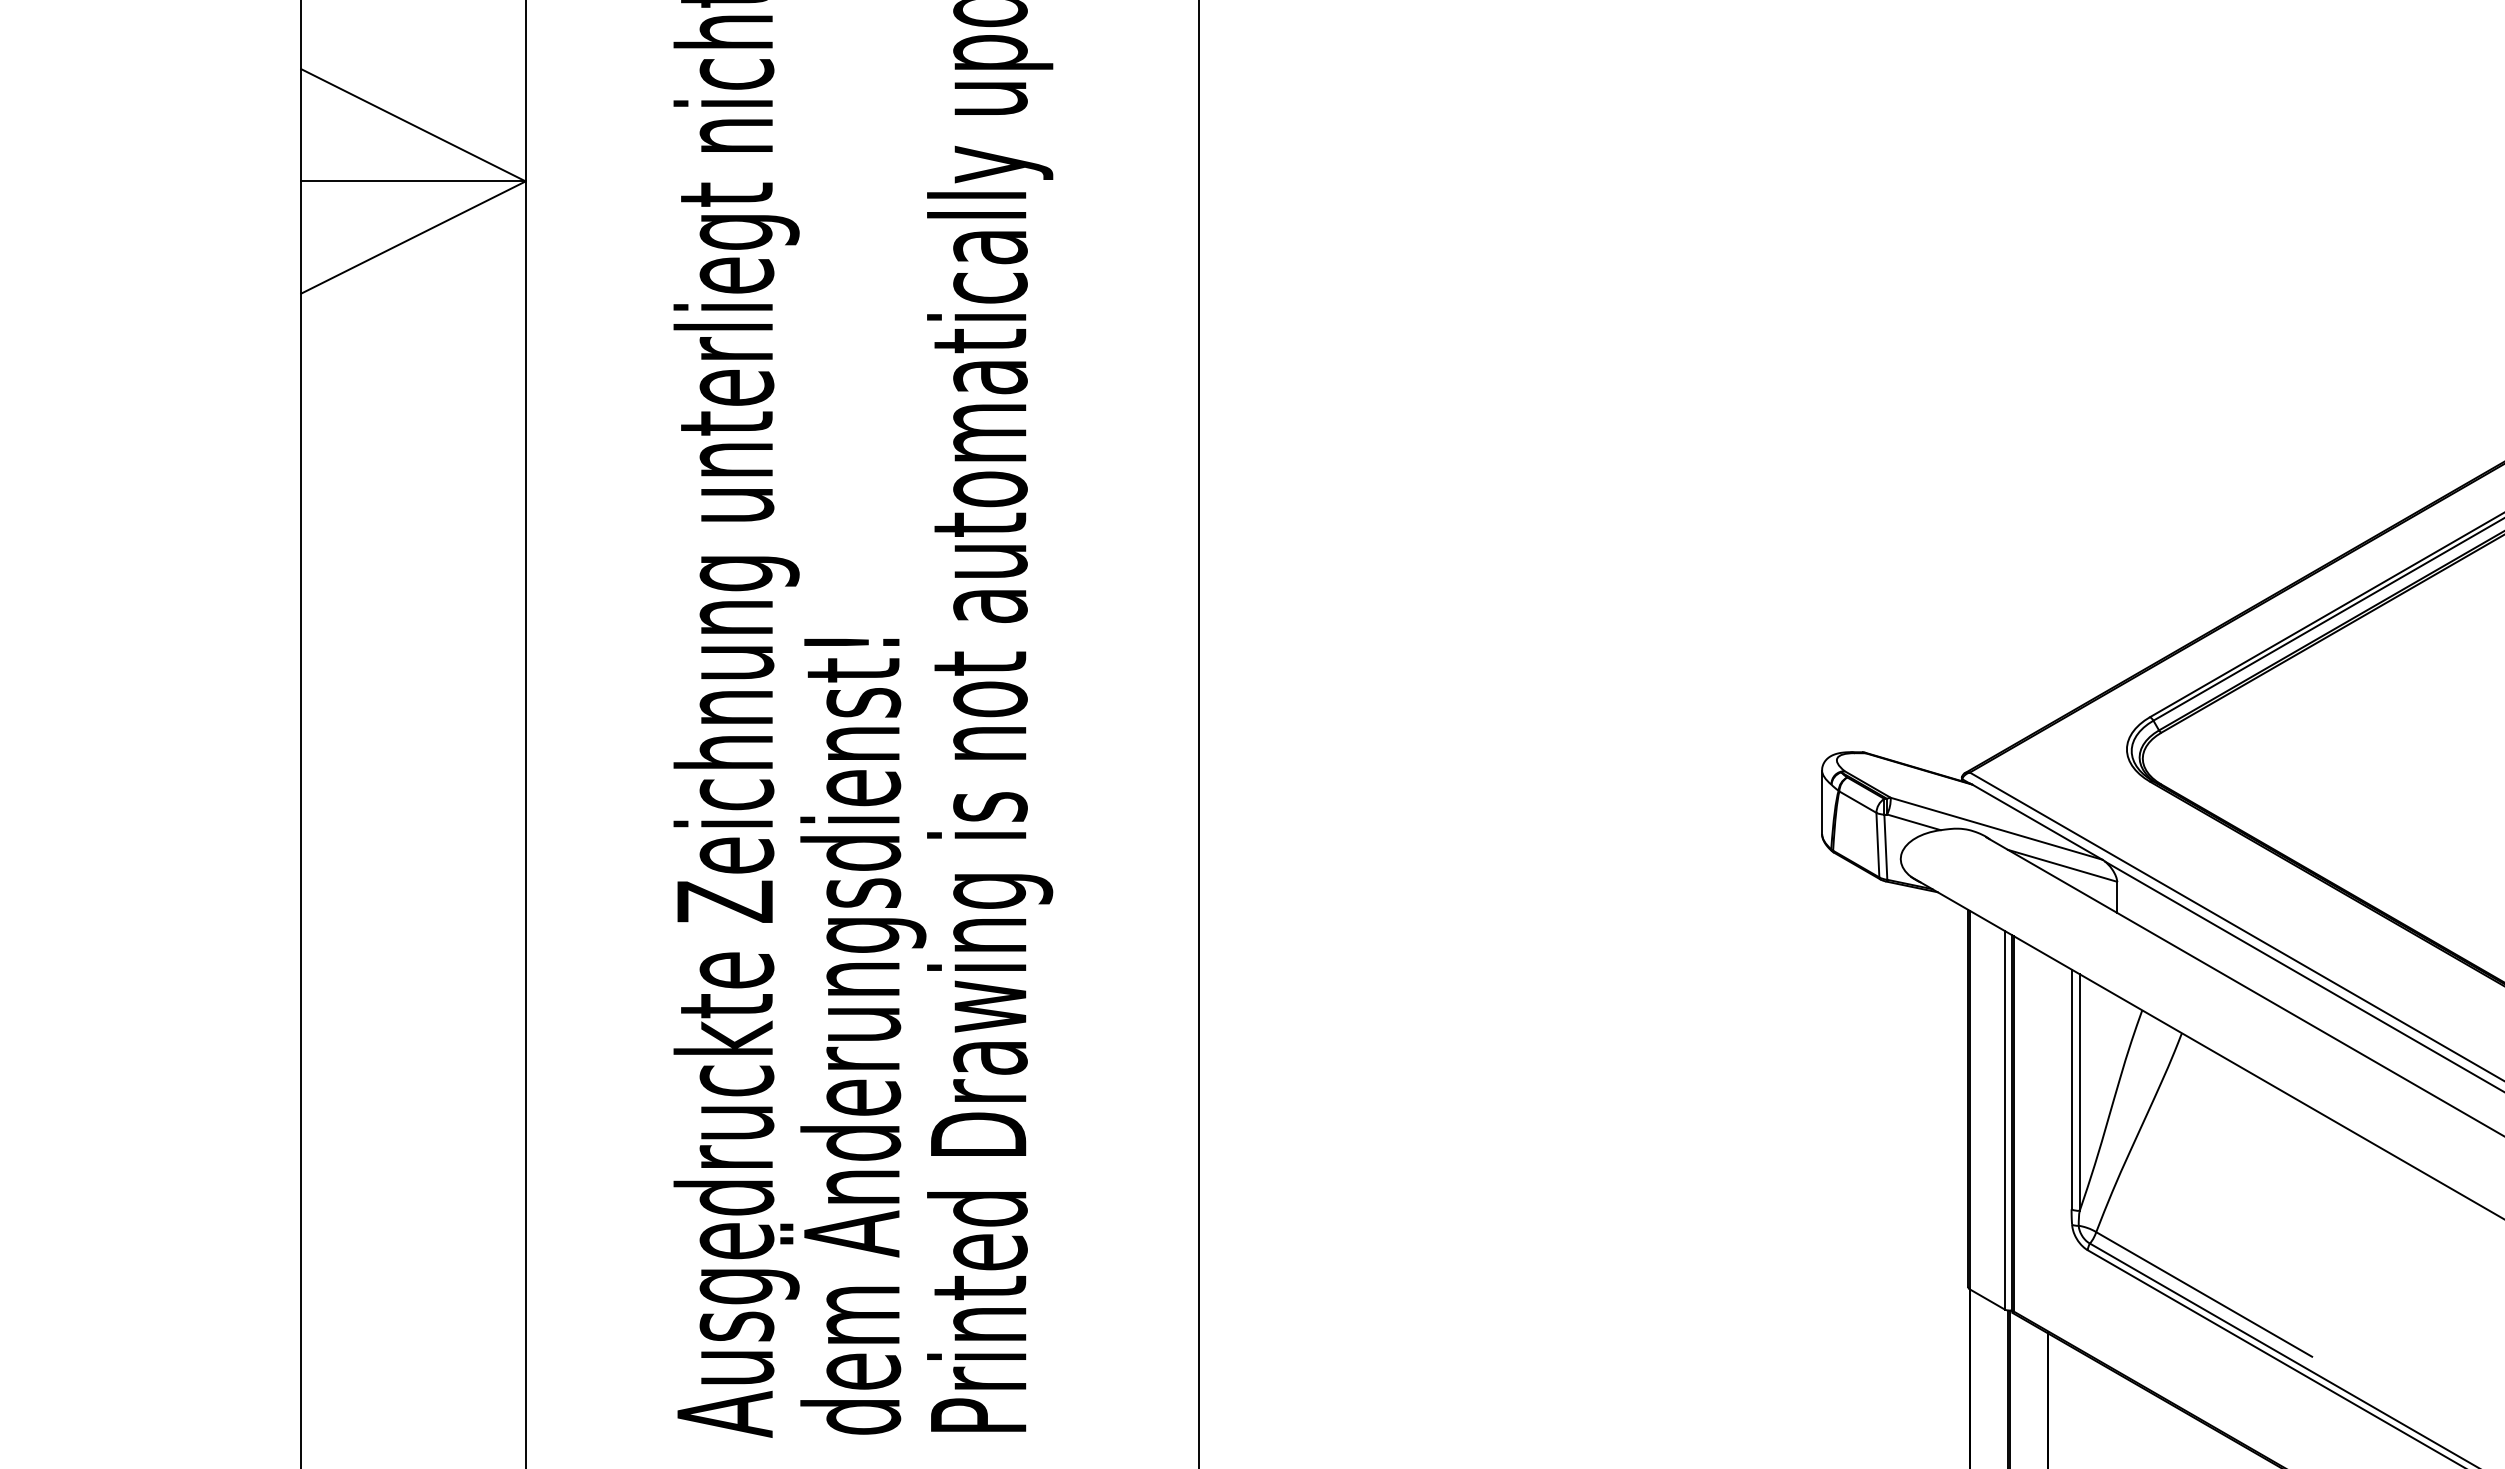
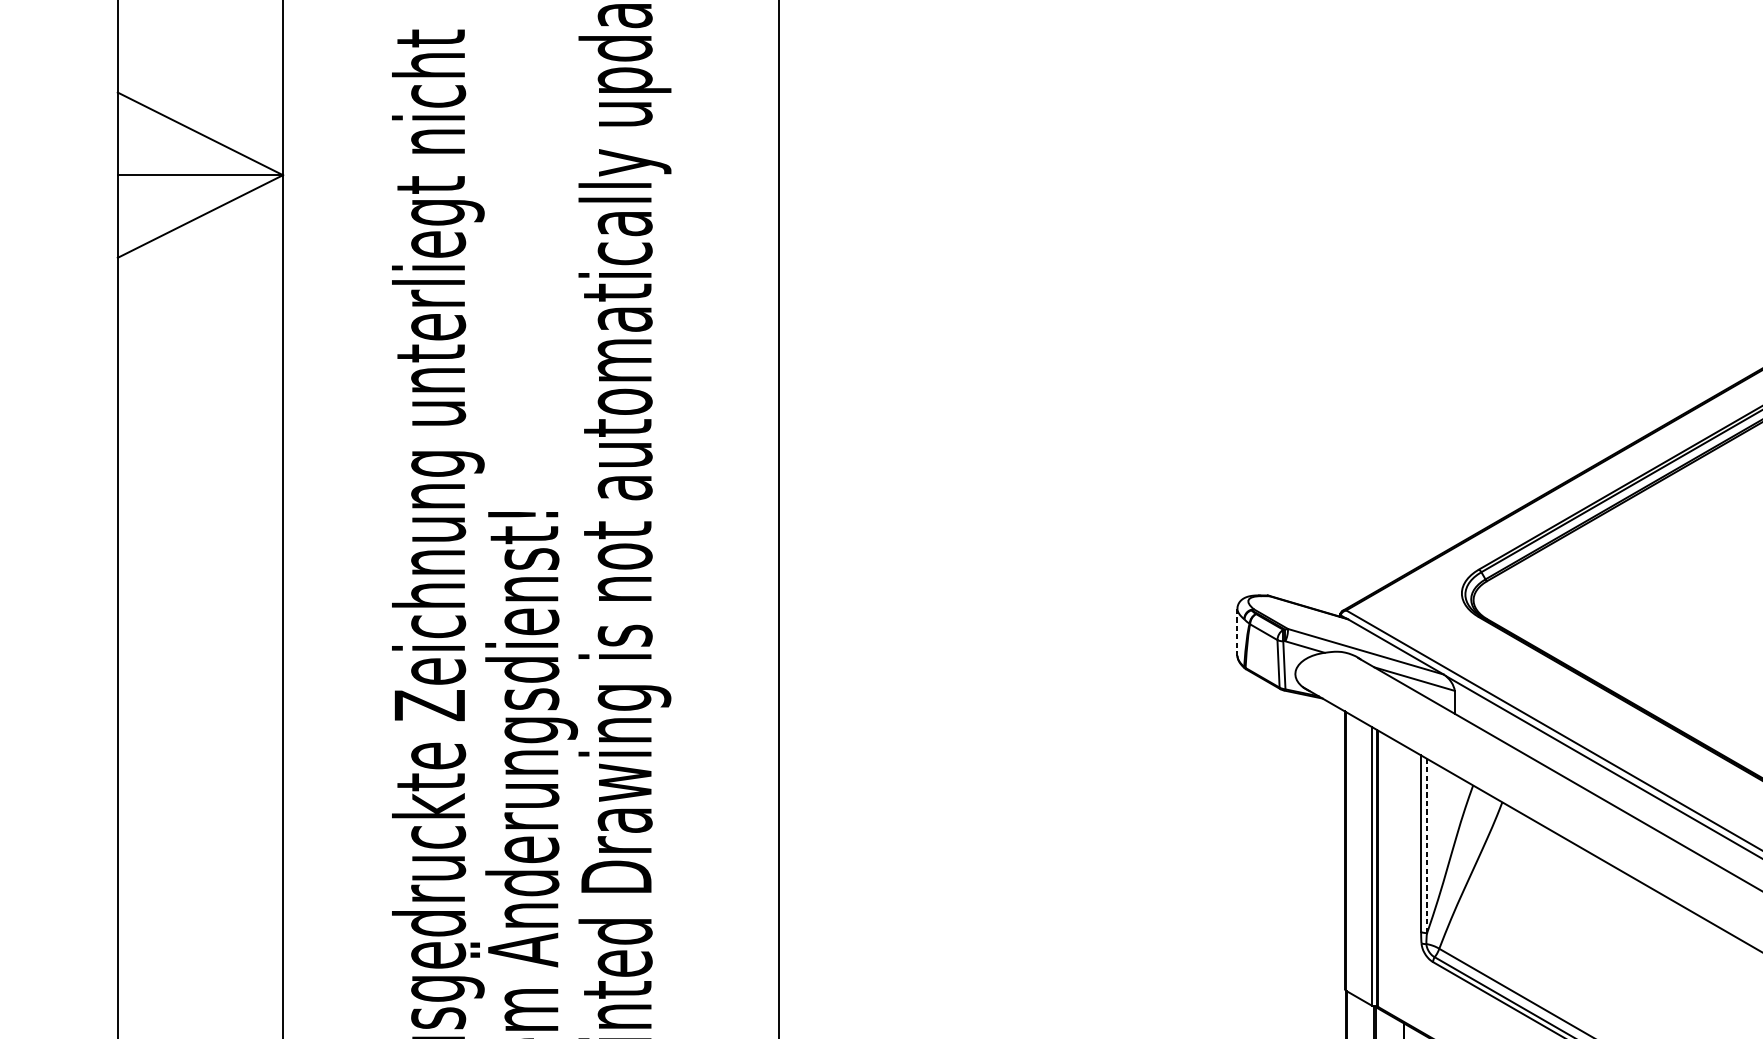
line: (1822, 802) -> (1237, 632), solid -> dashed
line: (2079, 1091) -> (1426, 845), solid -> dashed

